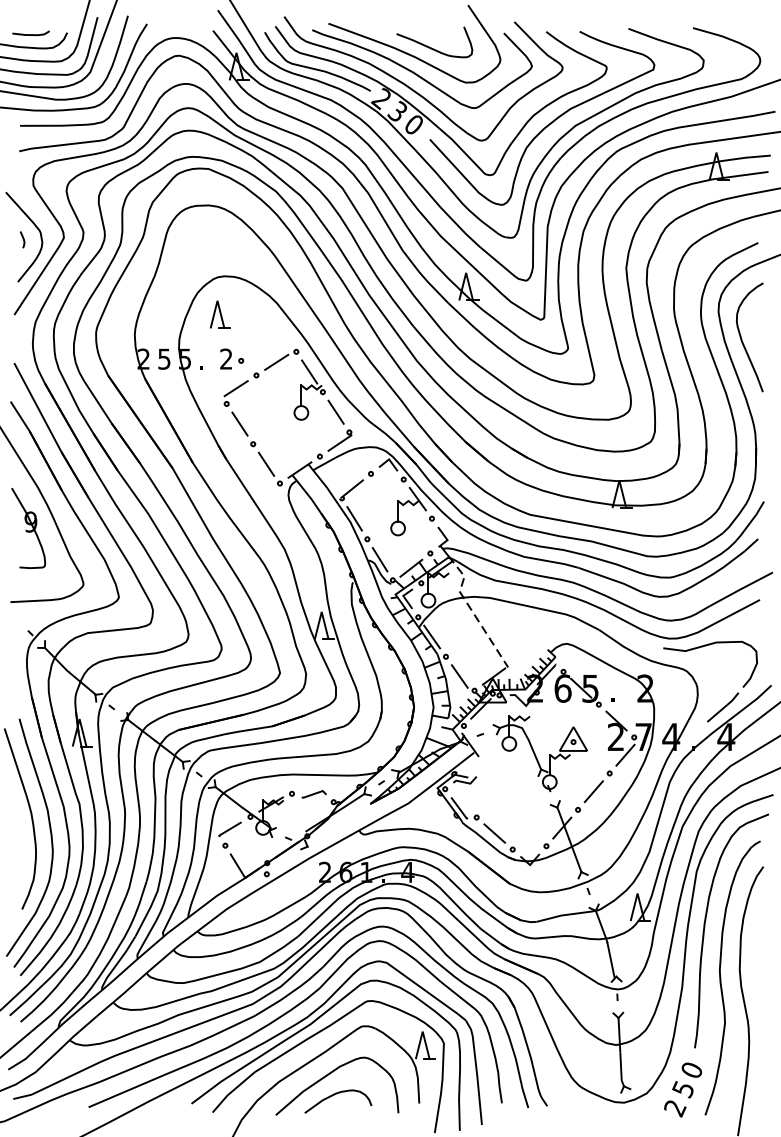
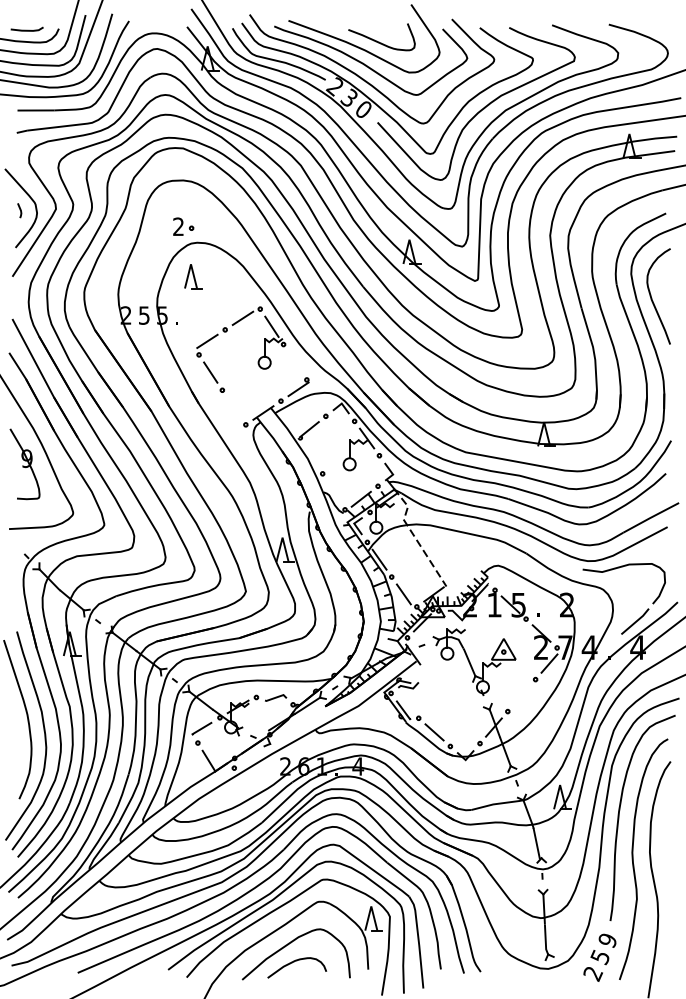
part: (232, 358) -> (183, 226), moved
line: (335, 411) -> (294, 361), removed
line: (266, 463) -> (234, 407), removed
line: (354, 518) -> (311, 455), removed
line: (379, 559) -> (333, 491), removed
text: (562, 688) -> (494, 604), 6 -> 1
line: (593, 791) -> (521, 695), removed
text: (691, 1070) -> (607, 940), 0 -> 9

